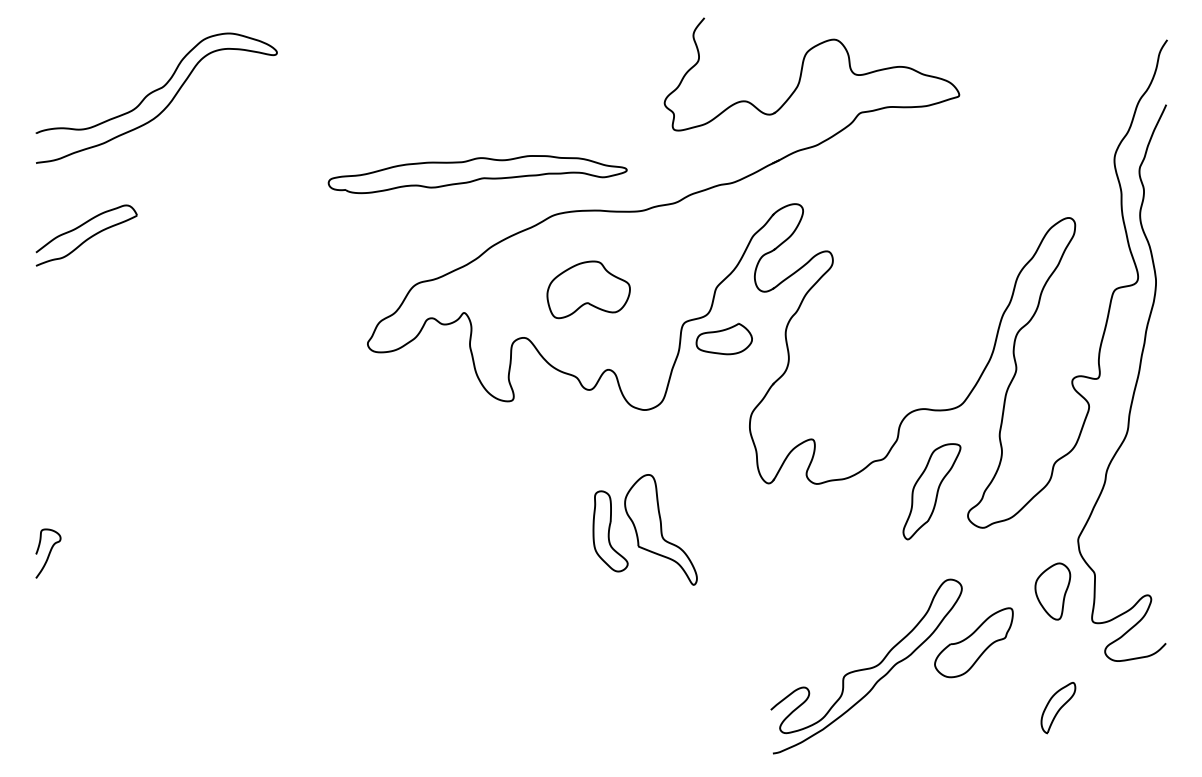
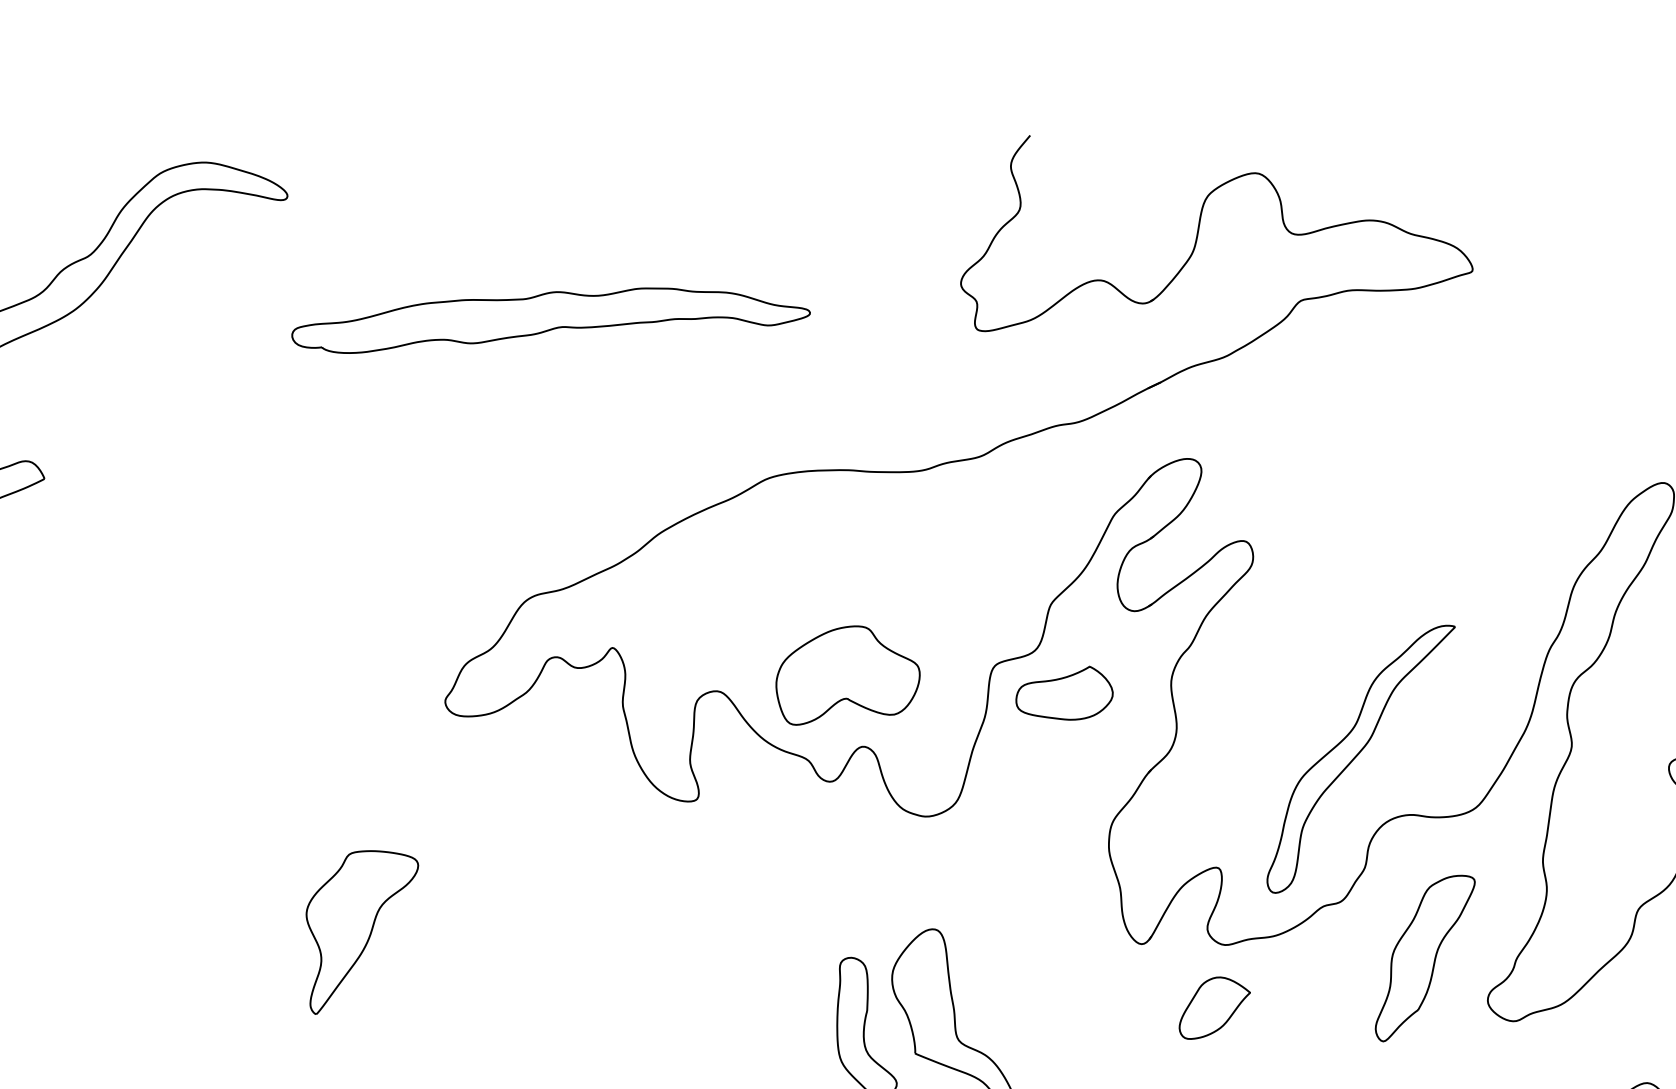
part: (477, 174) -> (550, 320), moved
part: (588, 289) -> (847, 674), moved
part: (894, 376) -> (1360, 758), added
part: (320, 476) -> (363, 932), added
part: (810, 519) -> (1214, 1006), added

